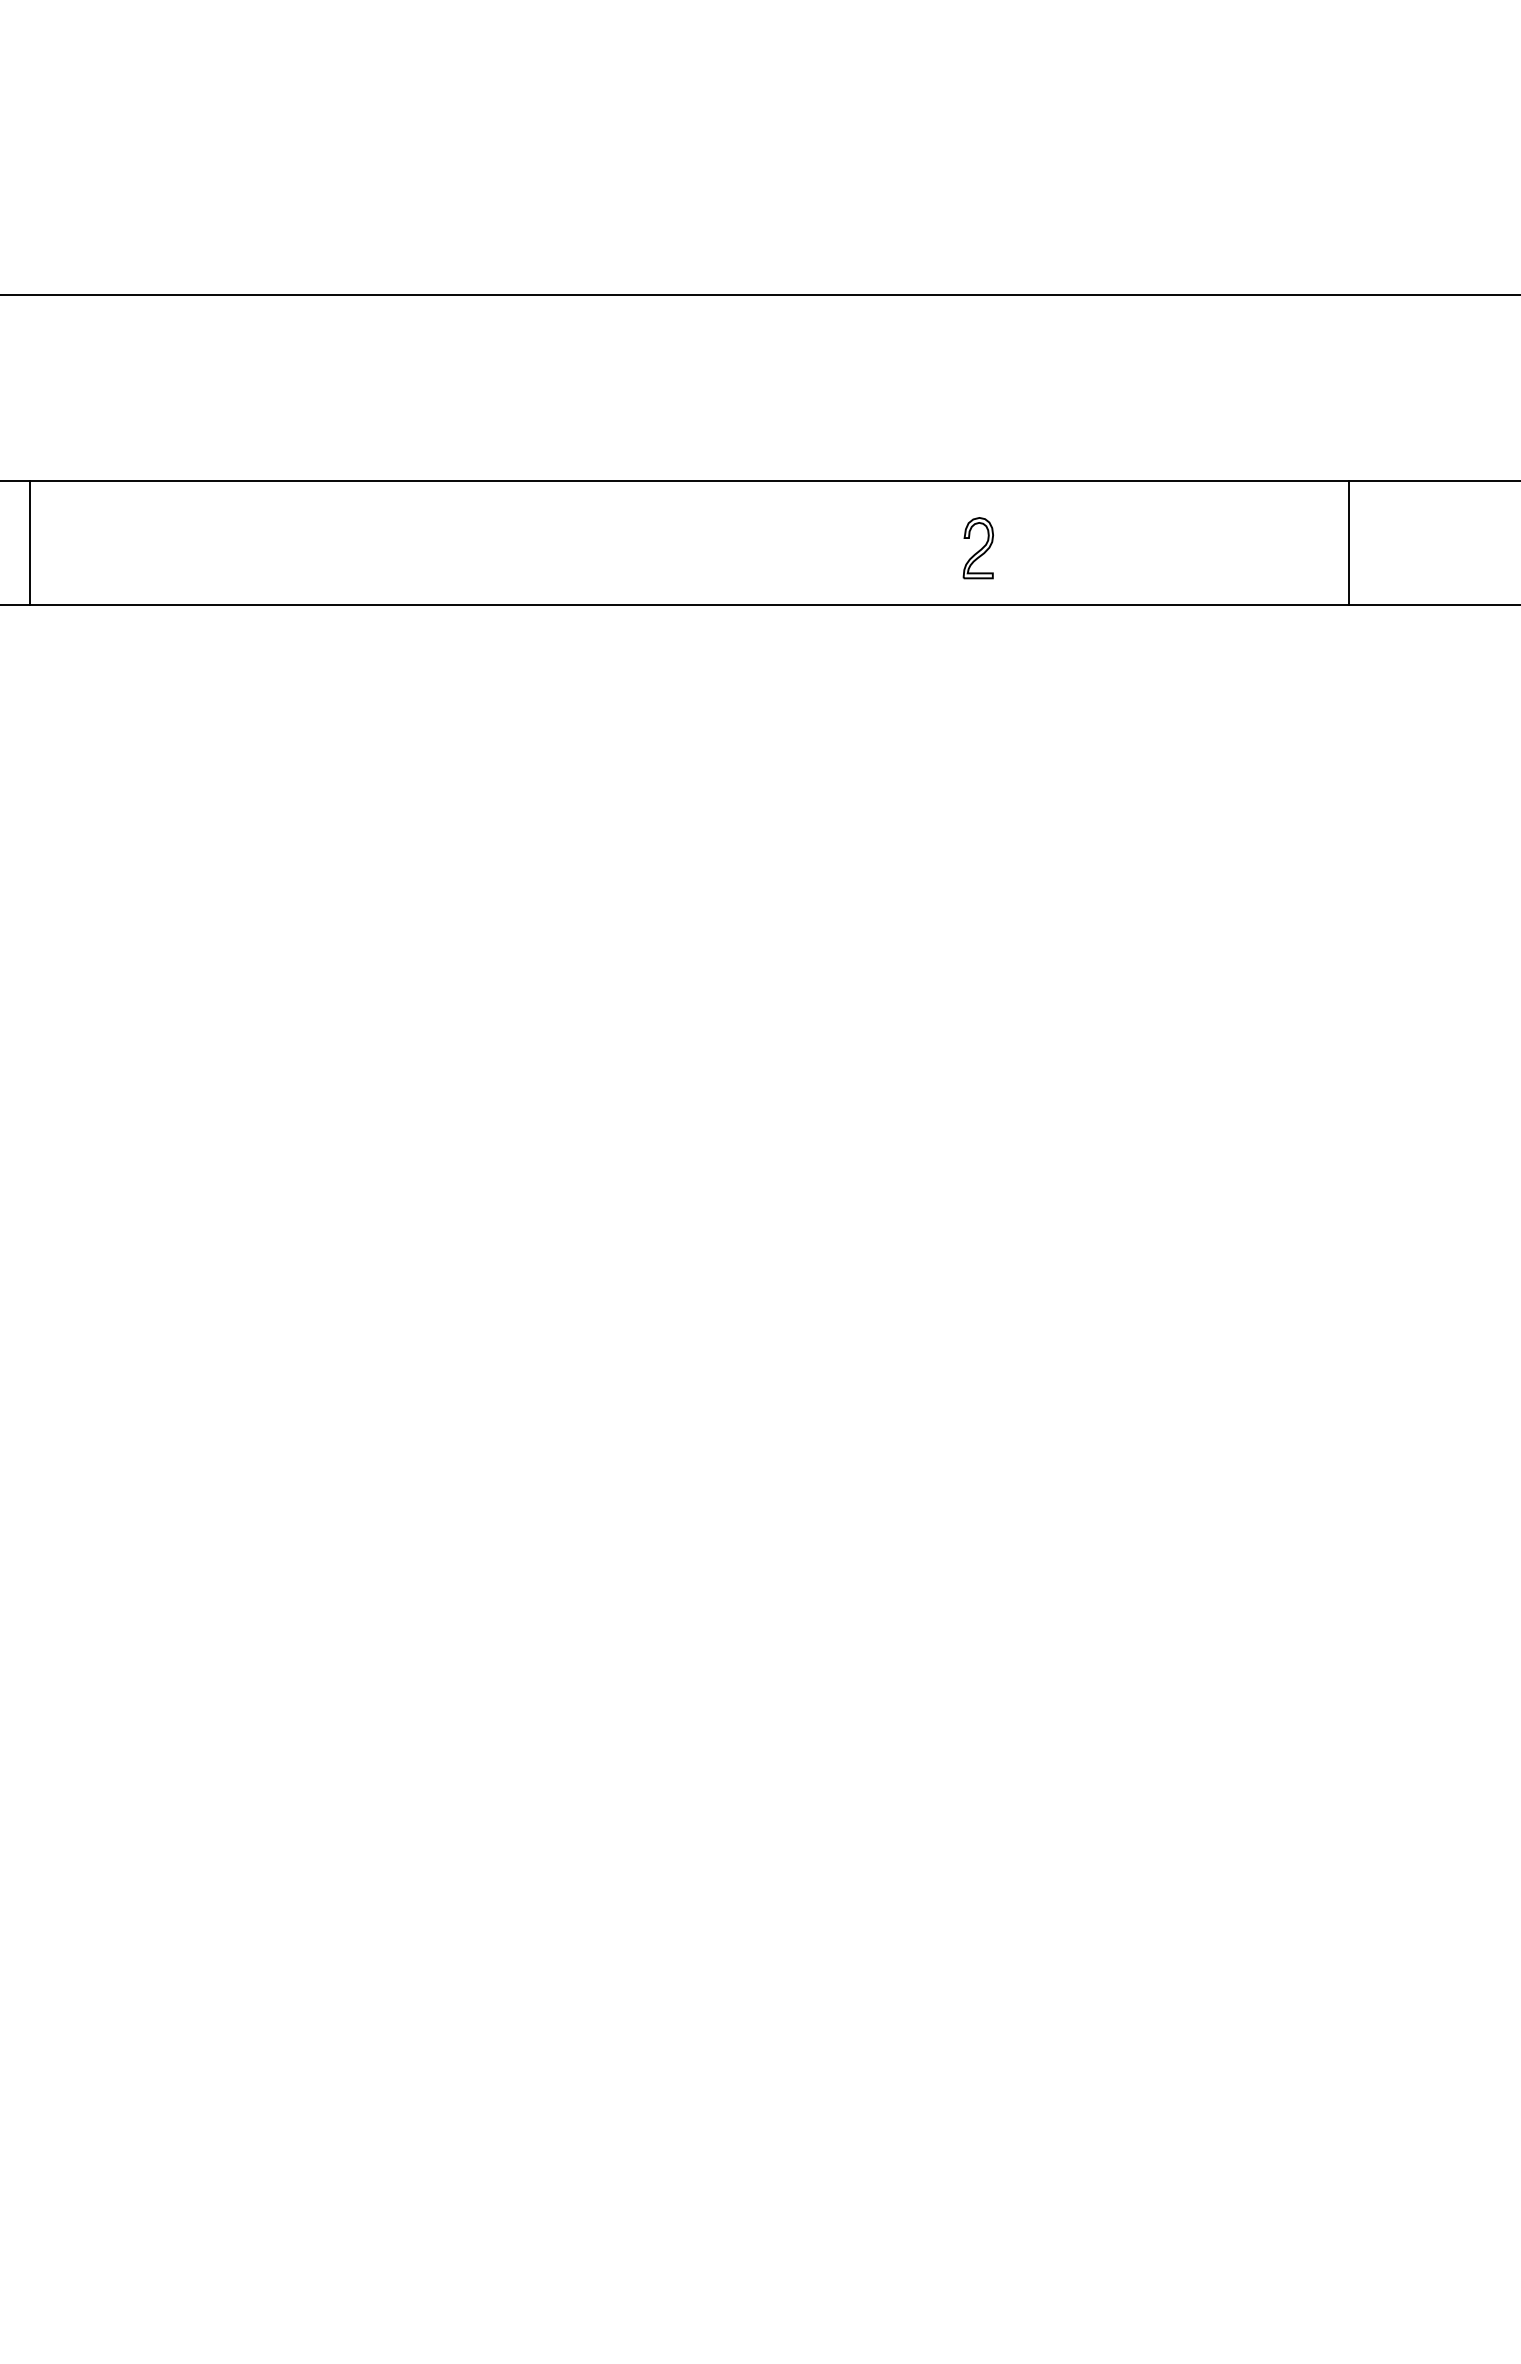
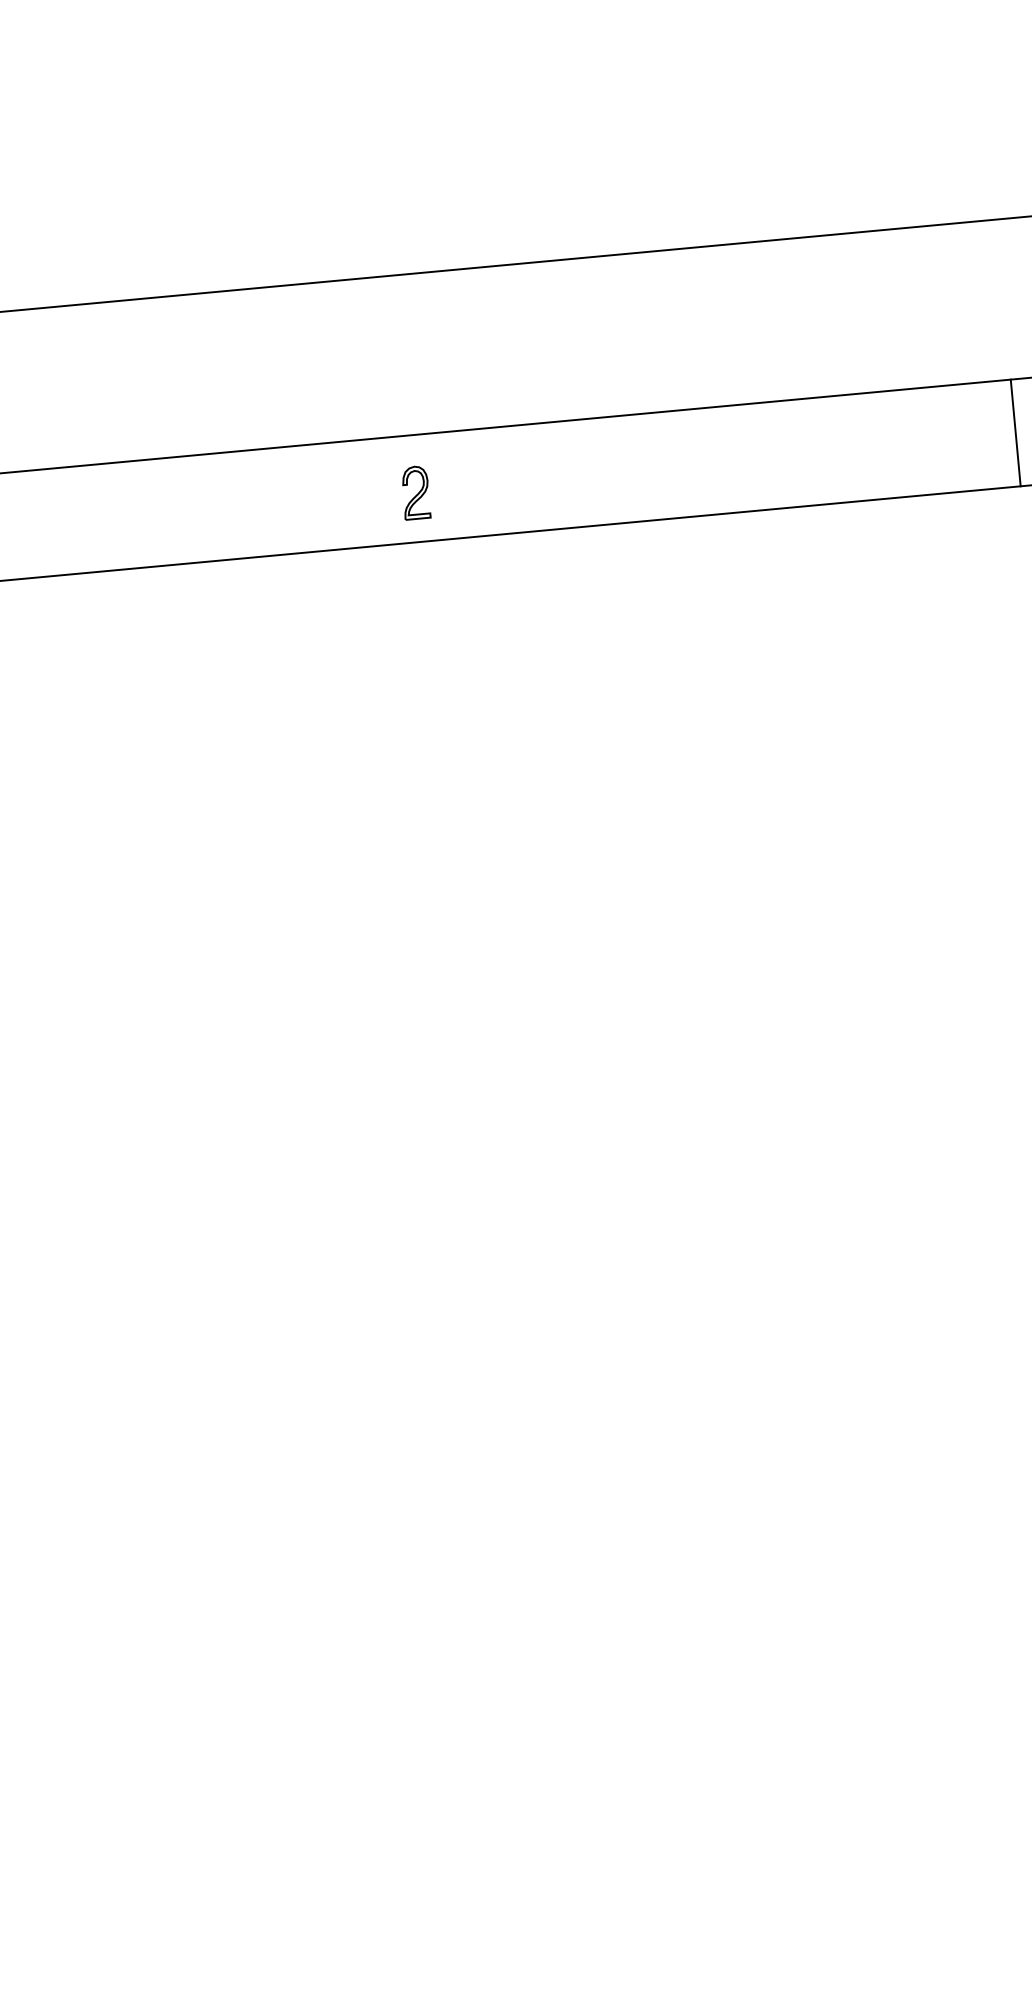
line: (1348, 543) -> (1015, 433), moved
part: (977, 548) -> (415, 493), moved

